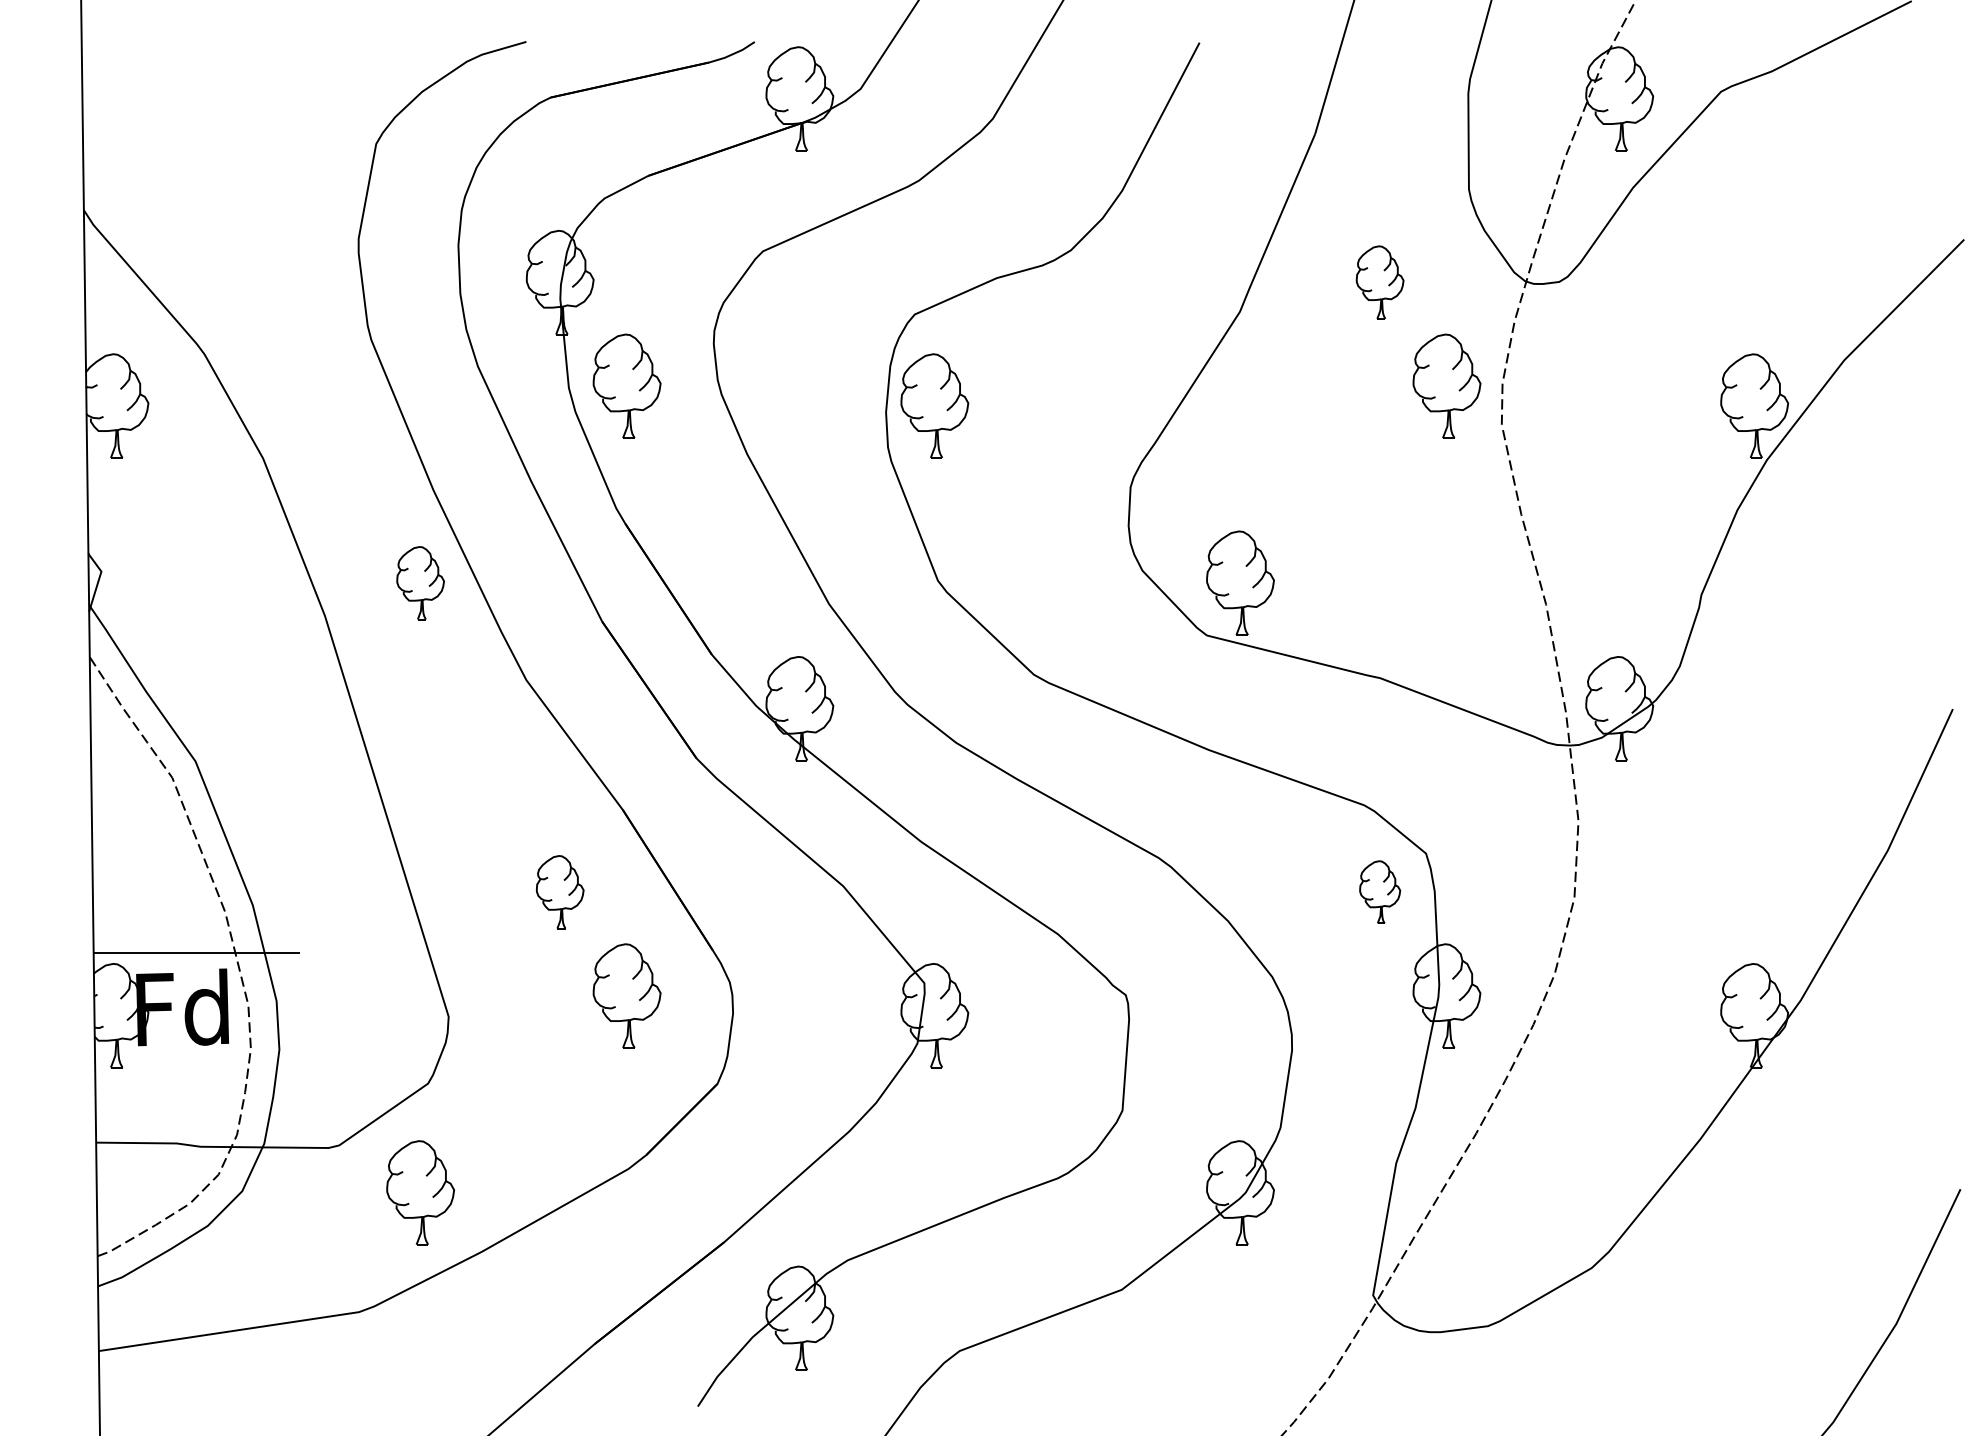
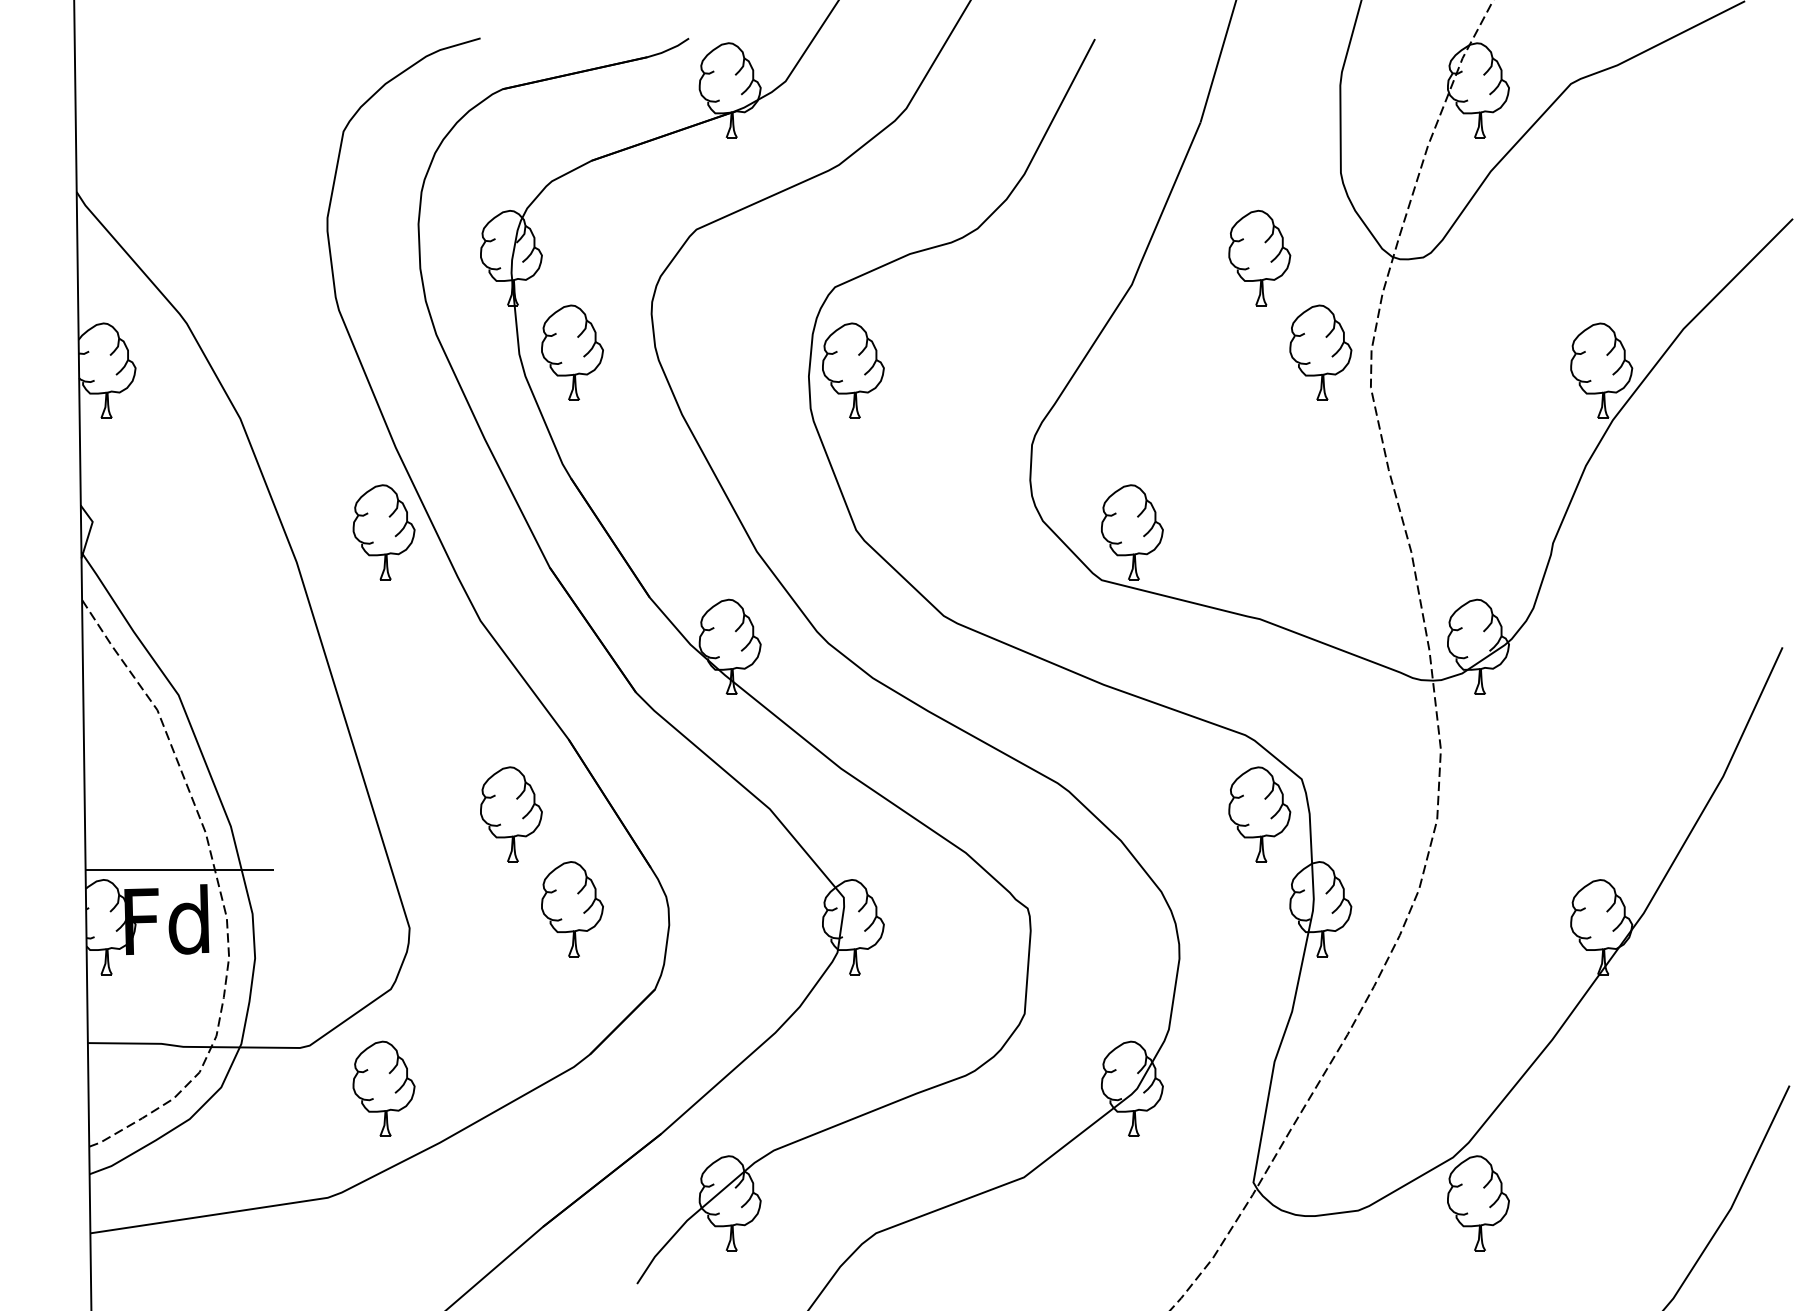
part: (1379, 281) -> (1259, 257), size x1.43
part: (420, 583) -> (383, 532), size x1.43
part: (560, 892) -> (511, 814), size x1.43
part: (1379, 892) -> (1259, 814), size x1.67
part: (1619, 1318) -> (1478, 1203), added

